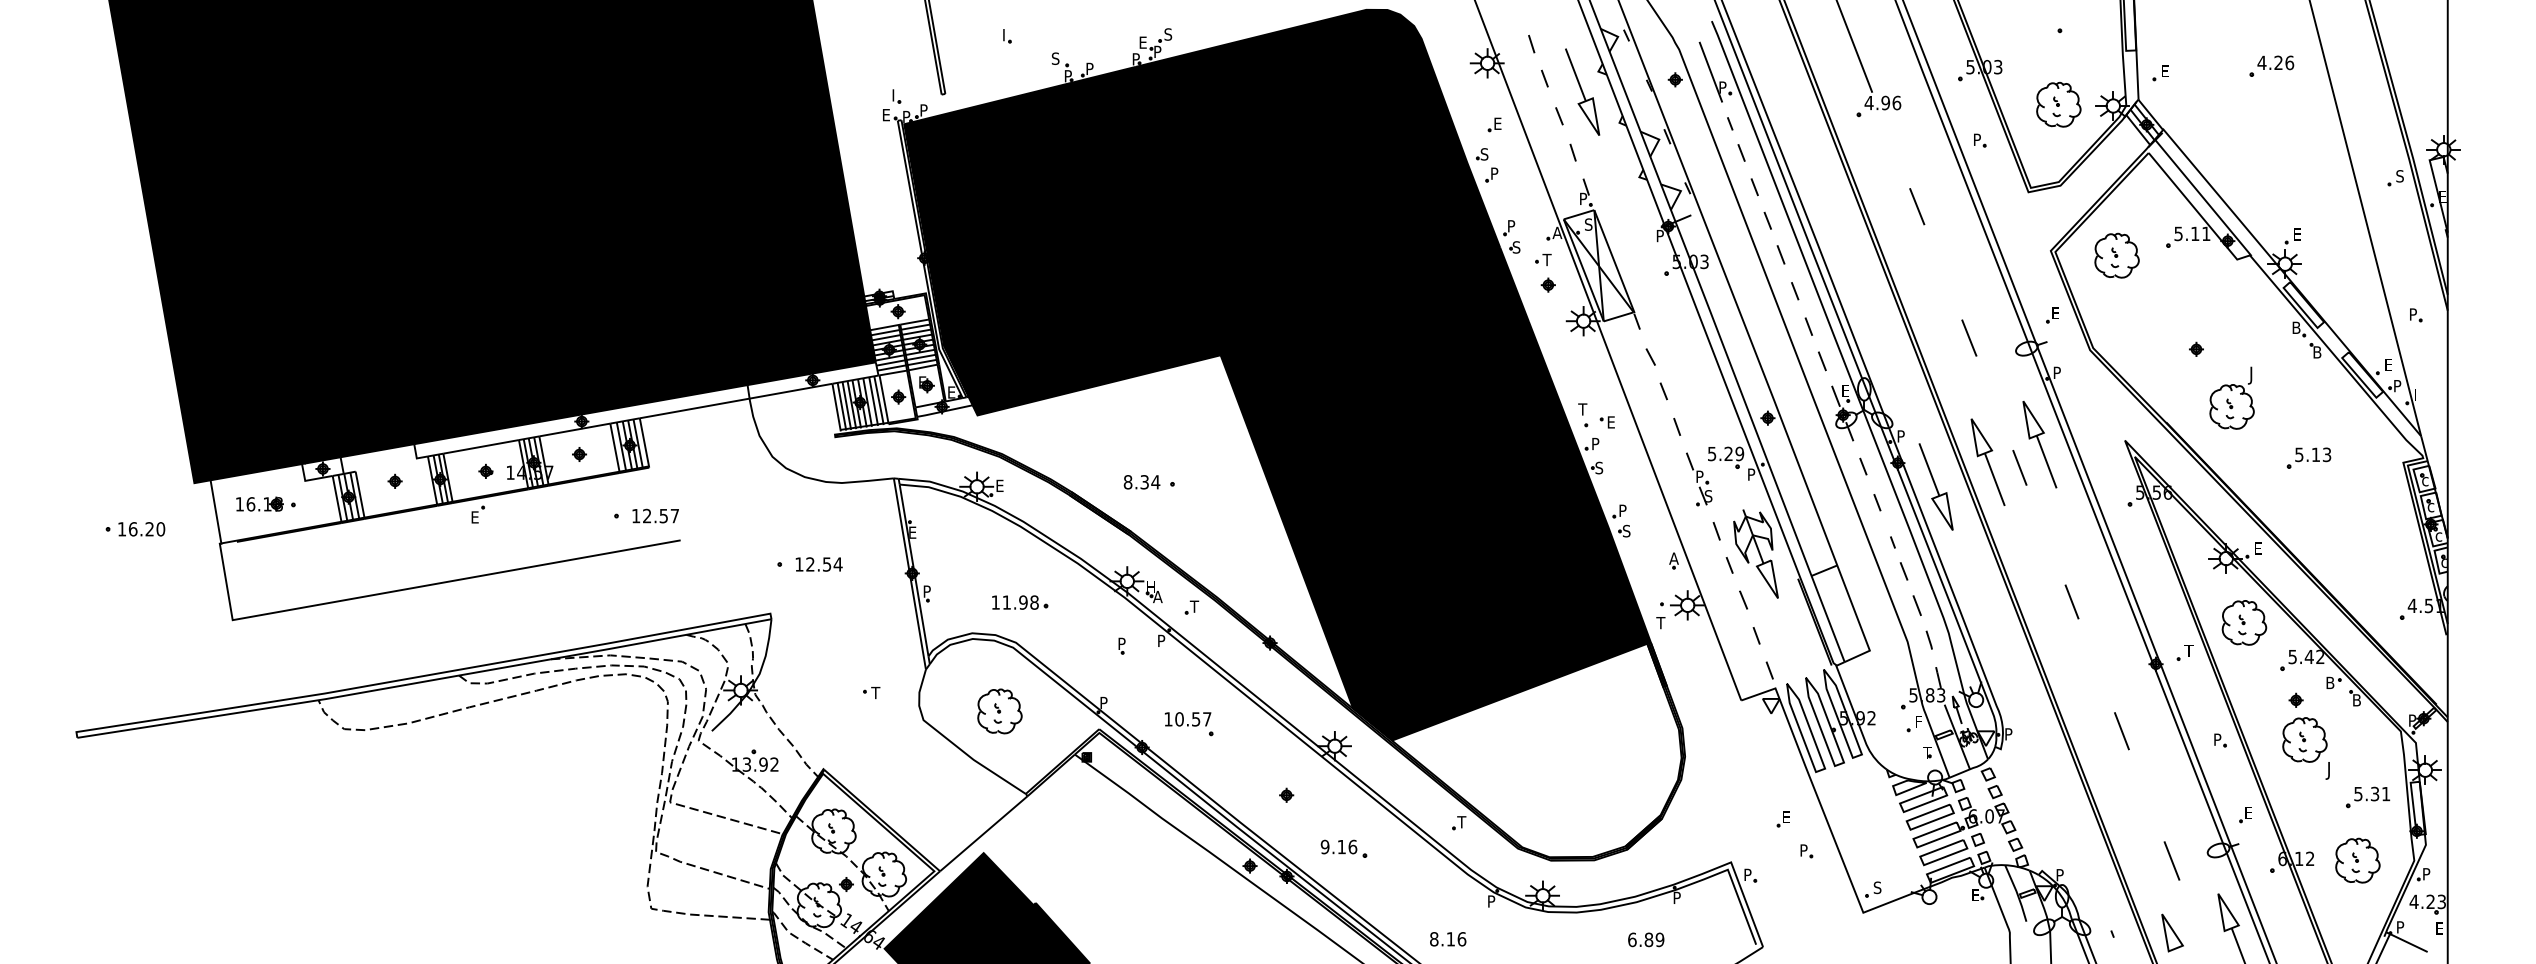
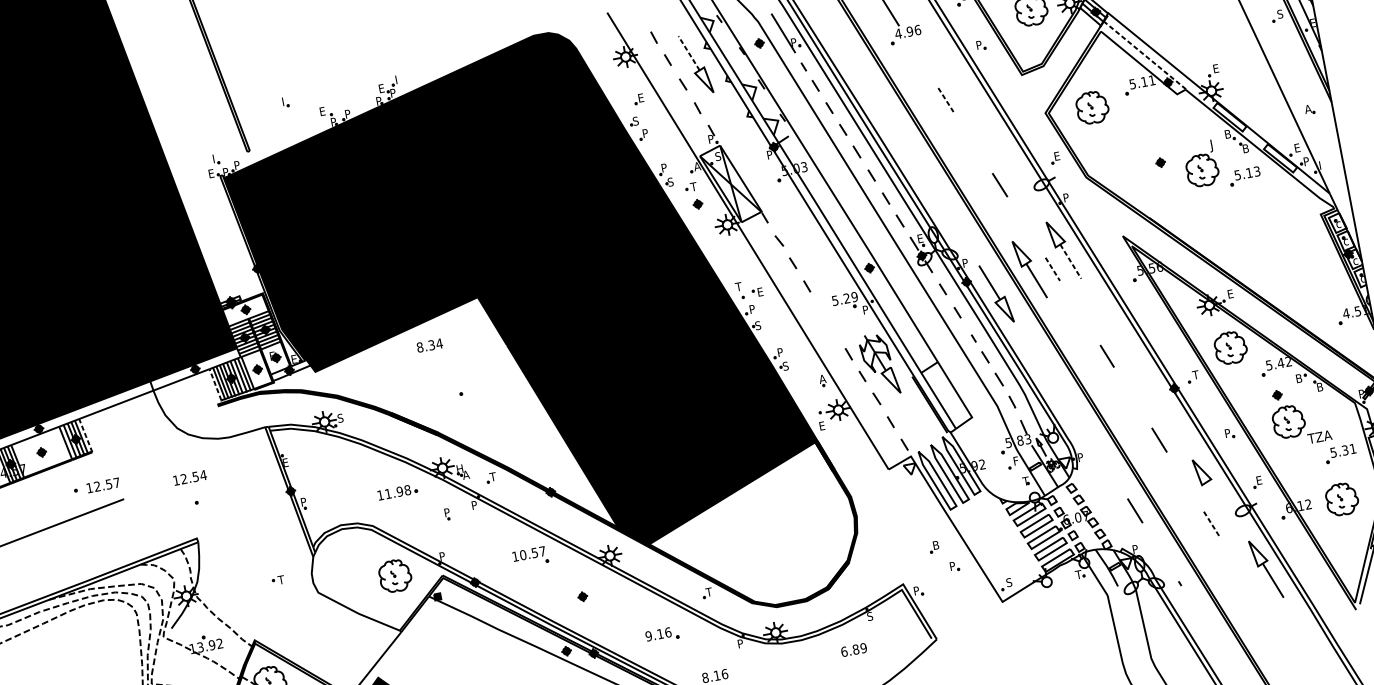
text: (1168, 34) -> (398, 79), S -> I
text: (1055, 58) -> (322, 111), S -> E
line: (1575, 74) -> (688, 53), solid -> dashed
line: (2203, 198) -> (1145, 56), solid -> dashed
line: (1917, 206) -> (946, 99), solid -> dashed
text: (2413, 314) -> (1308, 109), P -> A
part: (2231, 397) -> (1200, 163), moved
line: (836, 407) -> (215, 385), solid -> dashed
line: (644, 443) -> (85, 436), solid -> dashed
part: (2308, 457) -> (1244, 175), moved
line: (2046, 462) -> (1070, 262), solid -> dashed
line: (2020, 468) -> (1053, 269), solid -> dashed
part: (1699, 479) -> (829, 320), removed
text: (1141, 482) -> (429, 345), moved
text: (999, 485) -> (340, 418), E -> S
text: (818, 564) -> (189, 477), moved
part: (1020, 602) -> (397, 492), moved
text: (1660, 623) -> (821, 426), T -> E
part: (999, 711) -> (395, 576), moved
part: (1189, 724) -> (530, 557), moved
text: (2342, 770) -> (1319, 438), J -> TZA
text: (1786, 817) -> (936, 545), E -> B
line: (2069, 822) -> (1134, 511), added
part: (1343, 848) -> (661, 634), moved
line: (2172, 861) -> (1212, 524), solid -> dashed
text: (1975, 894) -> (1078, 574), E -> T
text: (1676, 897) -> (869, 616), P -> S
part: (2172, 932) -> (1202, 471), moved

